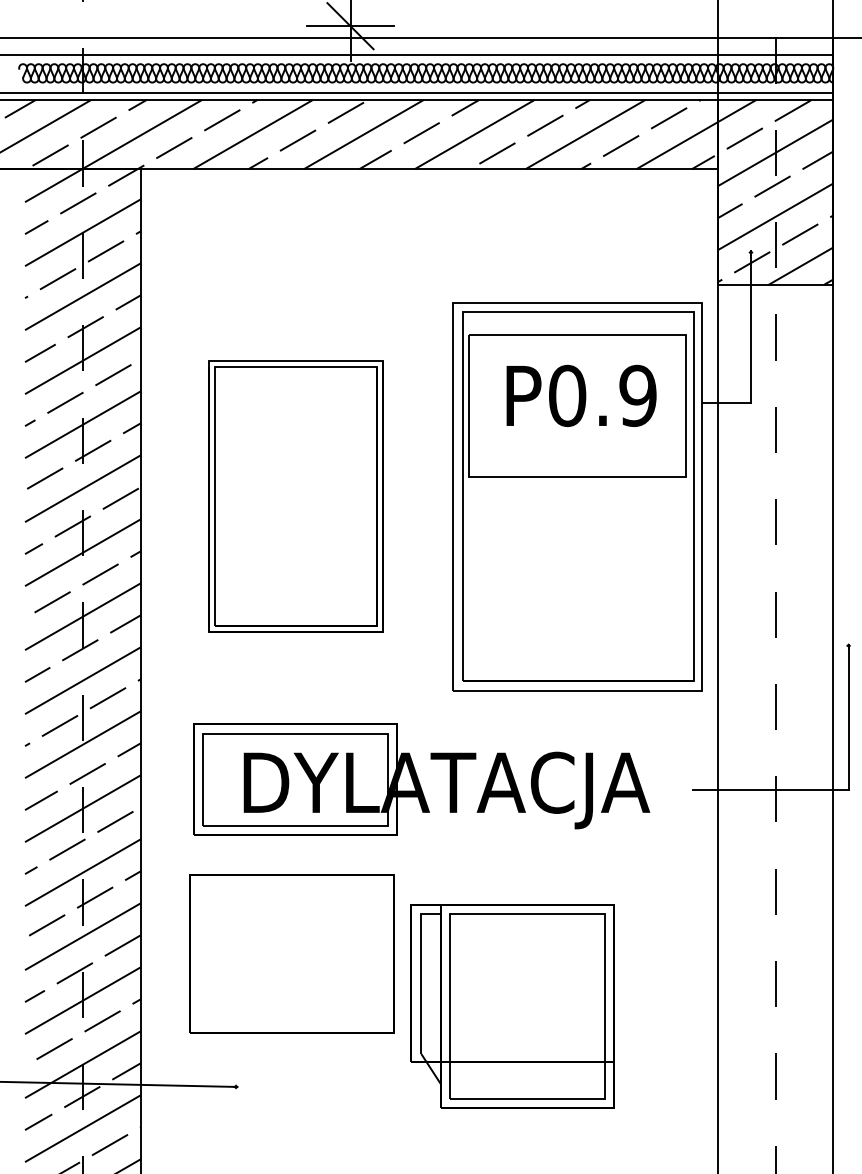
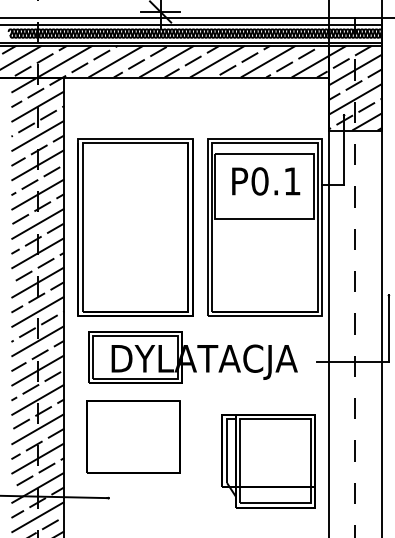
text: (636, 396) -> (291, 181), P0.9 -> P0.1
part: (295, 496) -> (135, 227), size x1.43
part: (511, 1007) -> (268, 461), moved

